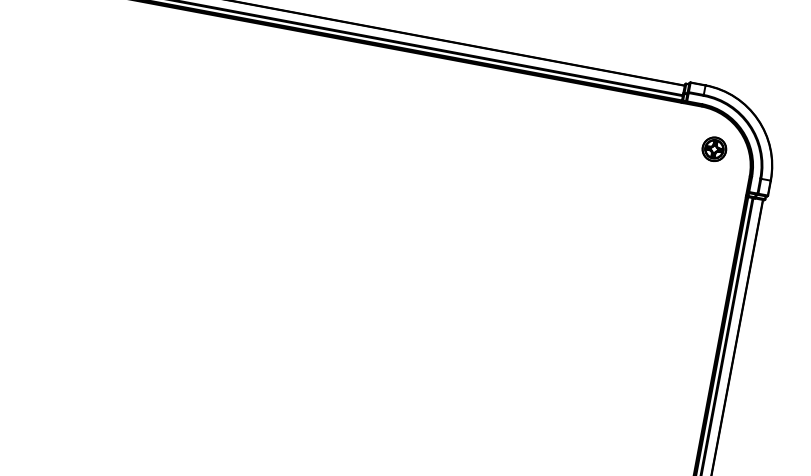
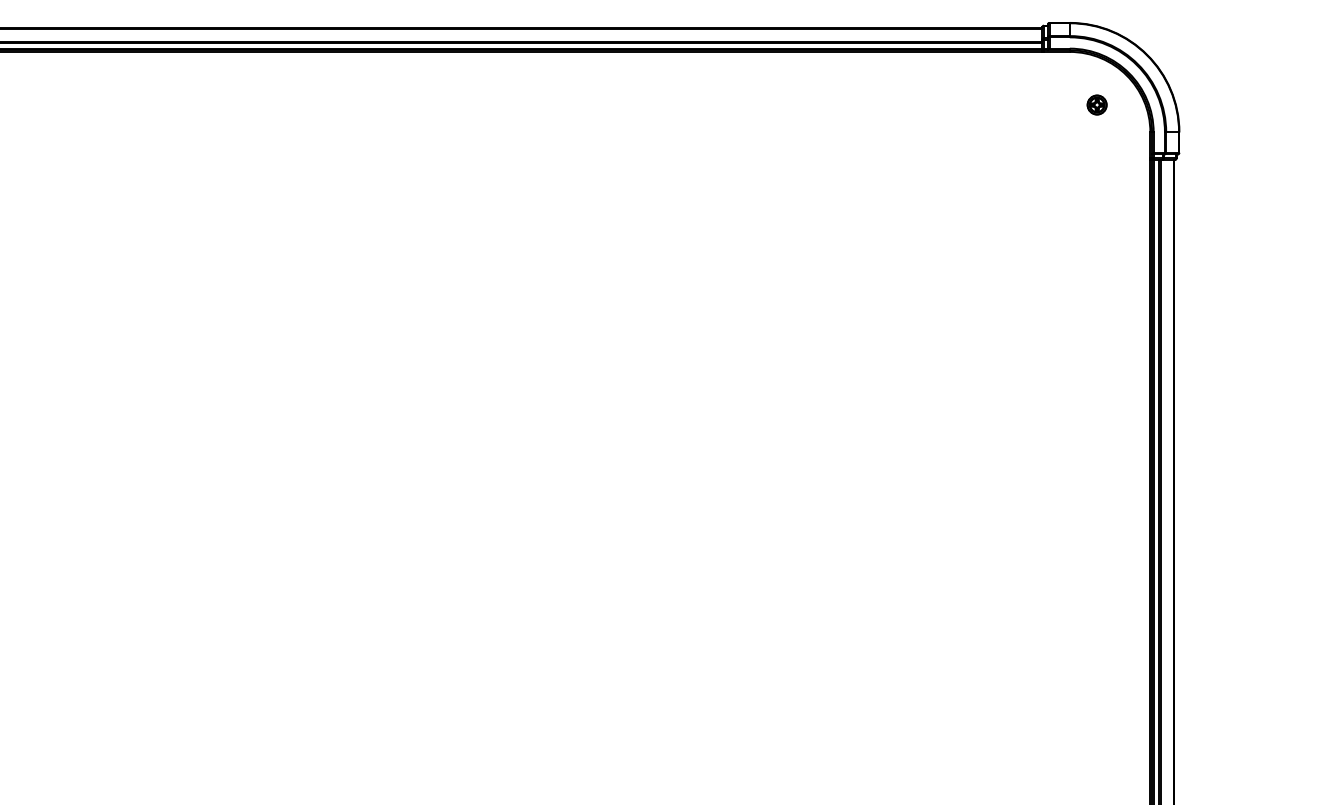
part: (713, 148) -> (1096, 104), size x0.6

